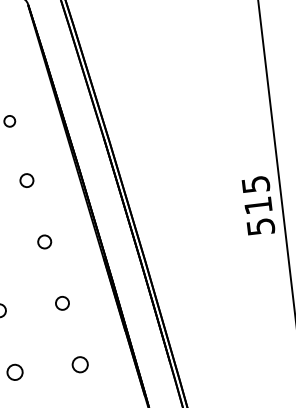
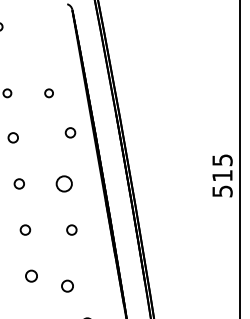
circle: (26, 180) -> (70, 132), moved
circle: (43, 241) -> (63, 183), size x1.6
circle: (80, 363) -> (67, 285), moved

